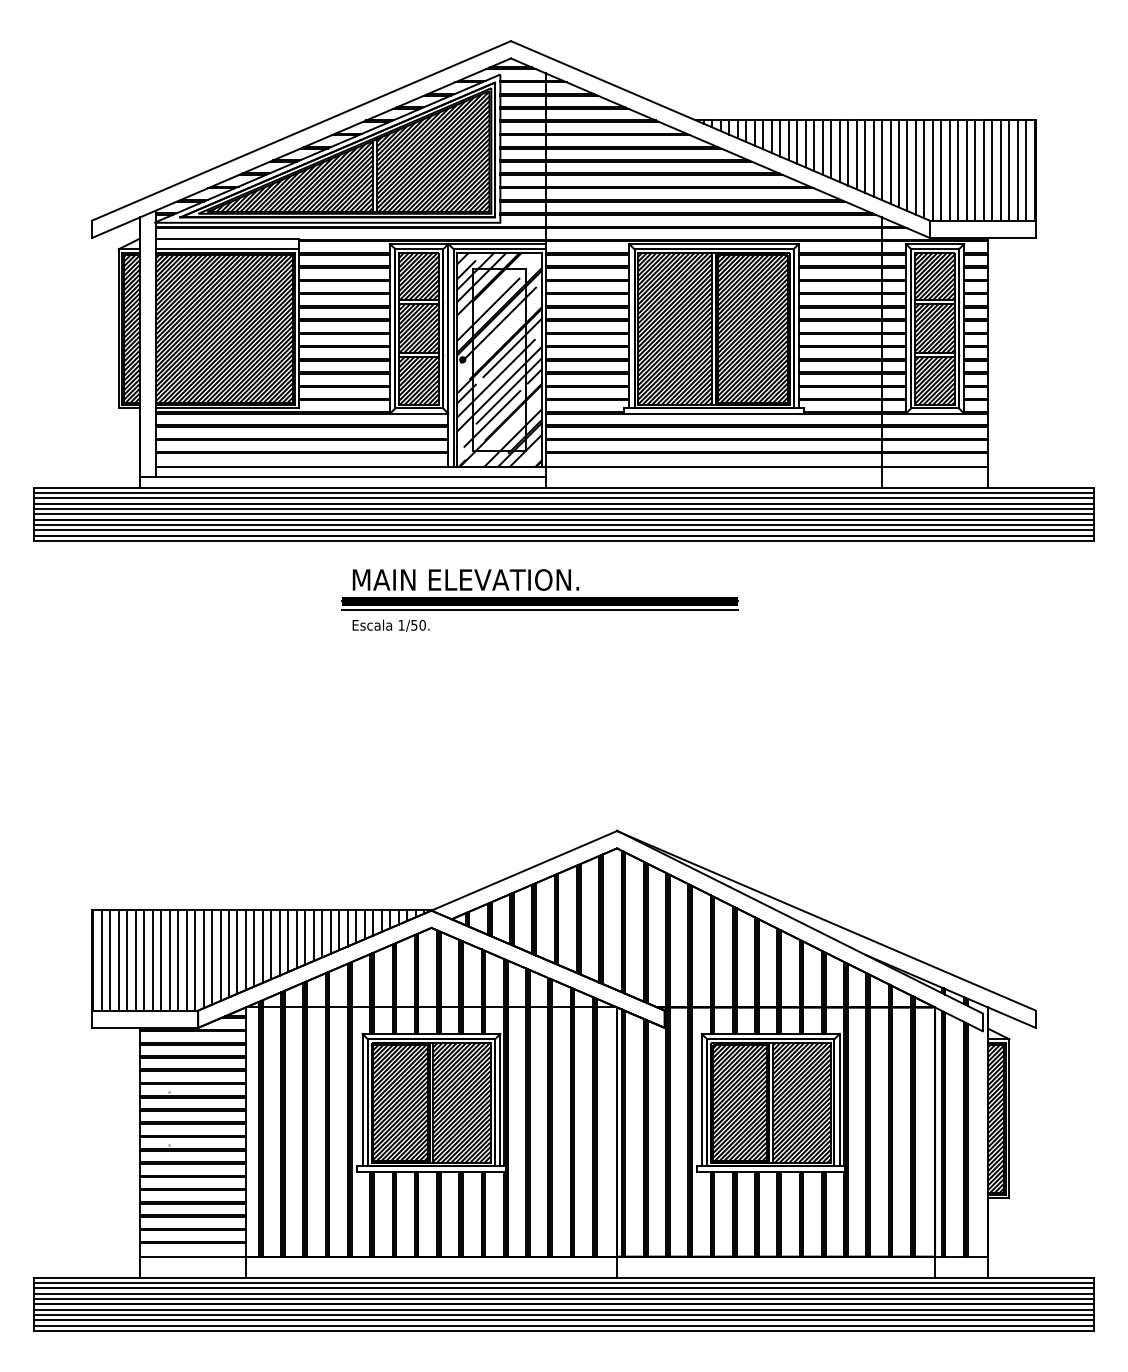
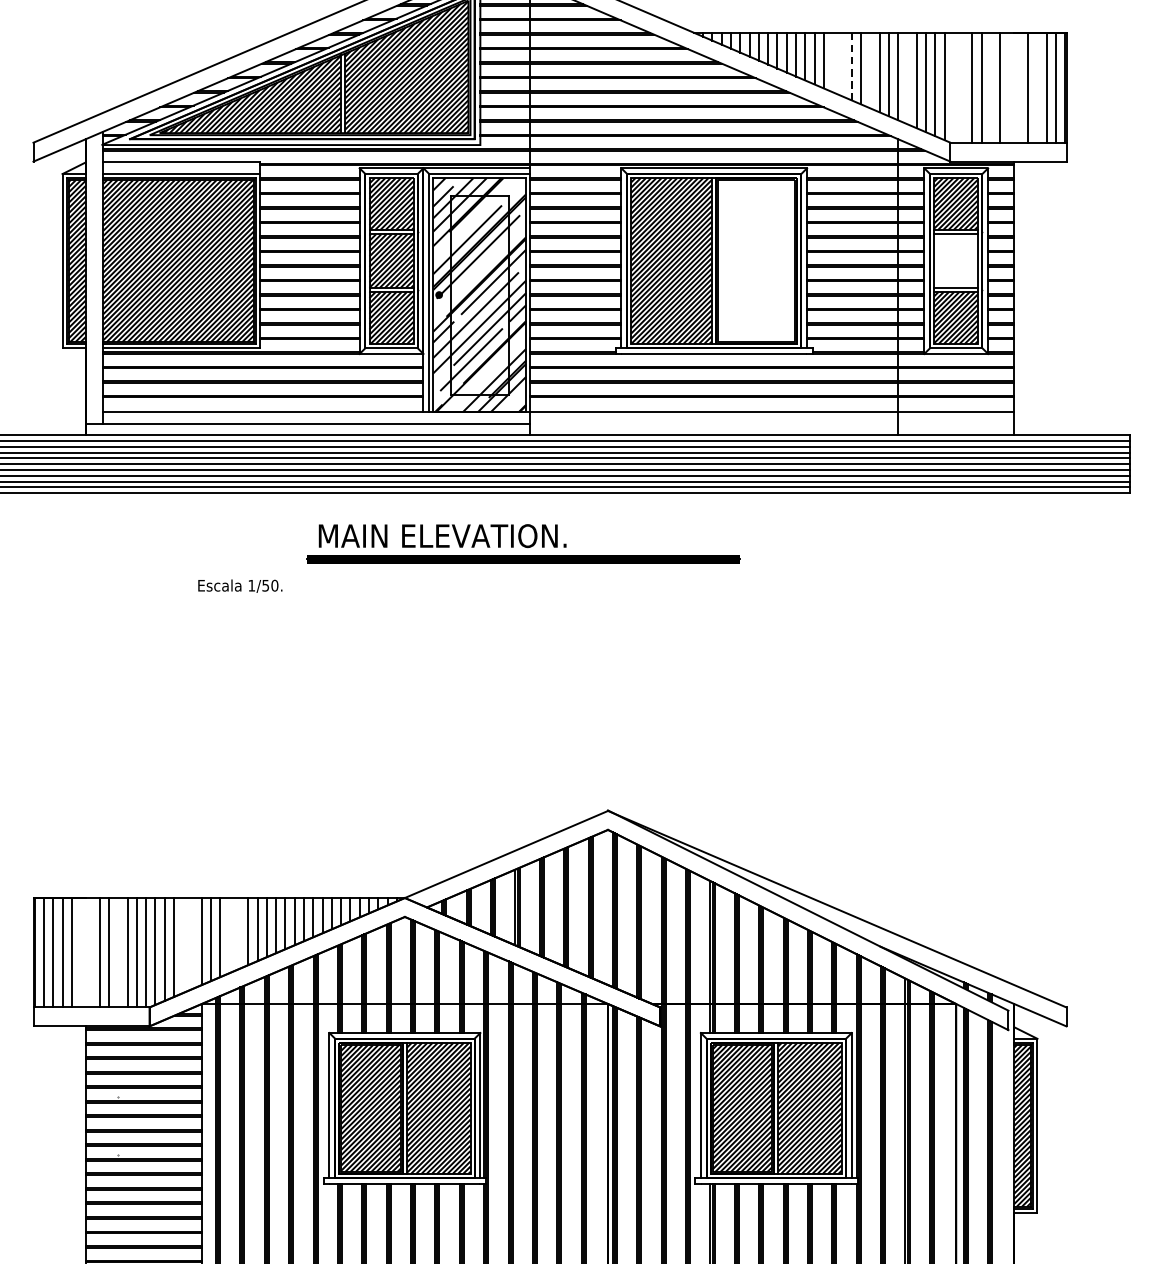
line: (822, 147) -> (832, 62), removed
line: (831, 149) -> (842, 64), removed
line: (839, 151) -> (851, 67), solid -> dashed
line: (856, 154) -> (870, 70), removed
line: (890, 161) -> (907, 77), removed
line: (932, 170) -> (953, 87), removed
line: (941, 170) -> (963, 87), removed
line: (966, 170) -> (990, 87), removed
line: (983, 170) -> (1009, 87), removed
line: (992, 170) -> (1019, 87), removed
line: (1009, 170) -> (1037, 87), removed
hatch: (752, 328) -> (756, 260), removed
hatch: (934, 328) -> (955, 260), removed
line: (539, 609) -> (523, 568), removed
text: (390, 625) -> (239, 585), moved
line: (279, 942) -> (238, 932), removed
line: (271, 944) -> (229, 935), removed
line: (237, 951) -> (192, 942), removed
line: (229, 953) -> (183, 944), removed
line: (135, 960) -> (80, 952), removed
line: (144, 960) -> (90, 952), removed
line: (169, 960) -> (118, 952), removed

